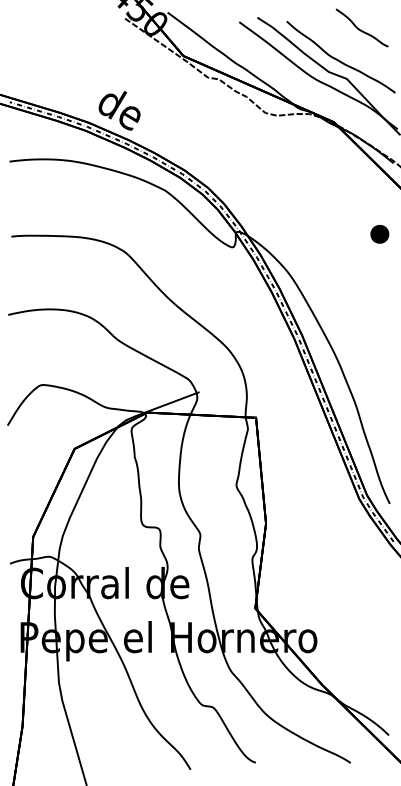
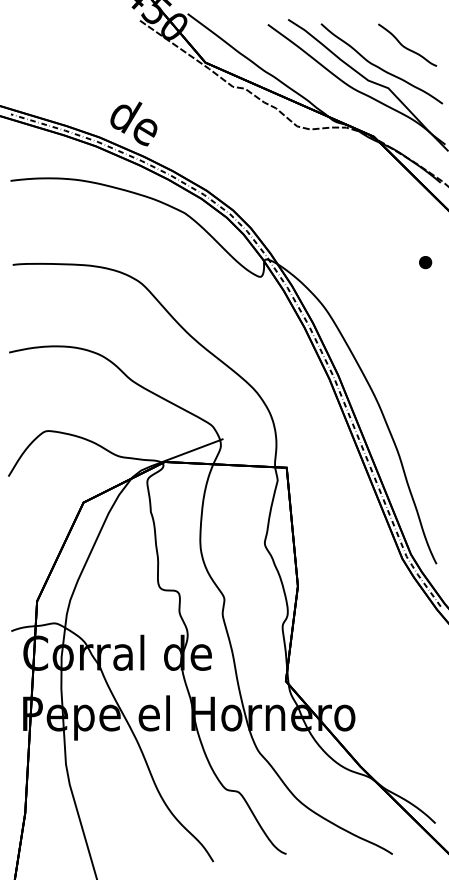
curve: (360, 29) -> (405, 46), moved
part: (379, 234) -> (425, 262), size x0.62

